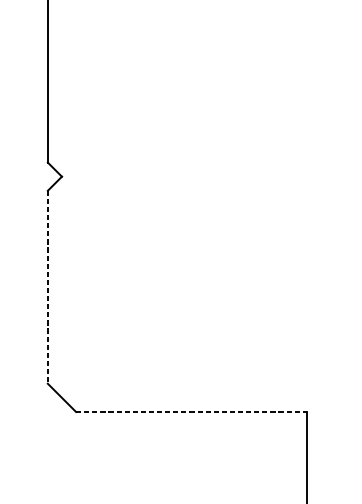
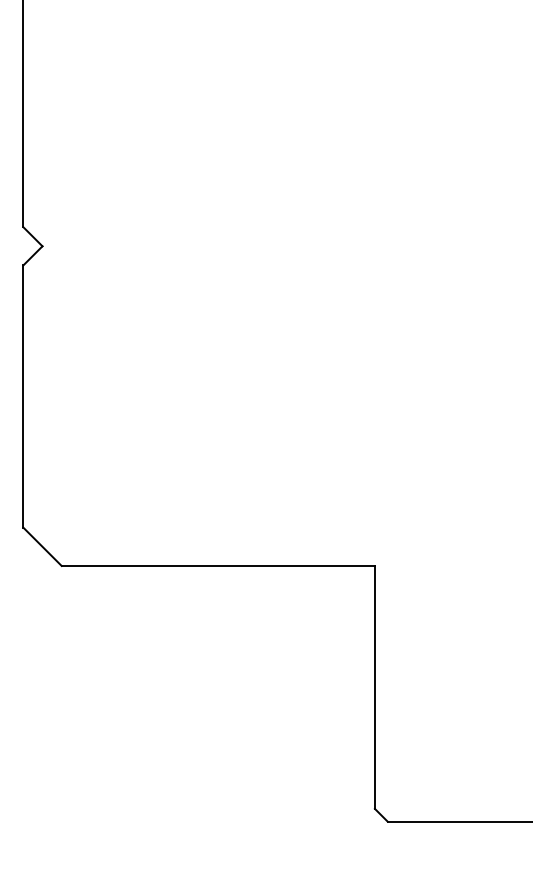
line: (47, 287) -> (23, 397), dashed -> solid
line: (191, 411) -> (218, 565), dashed -> solid

